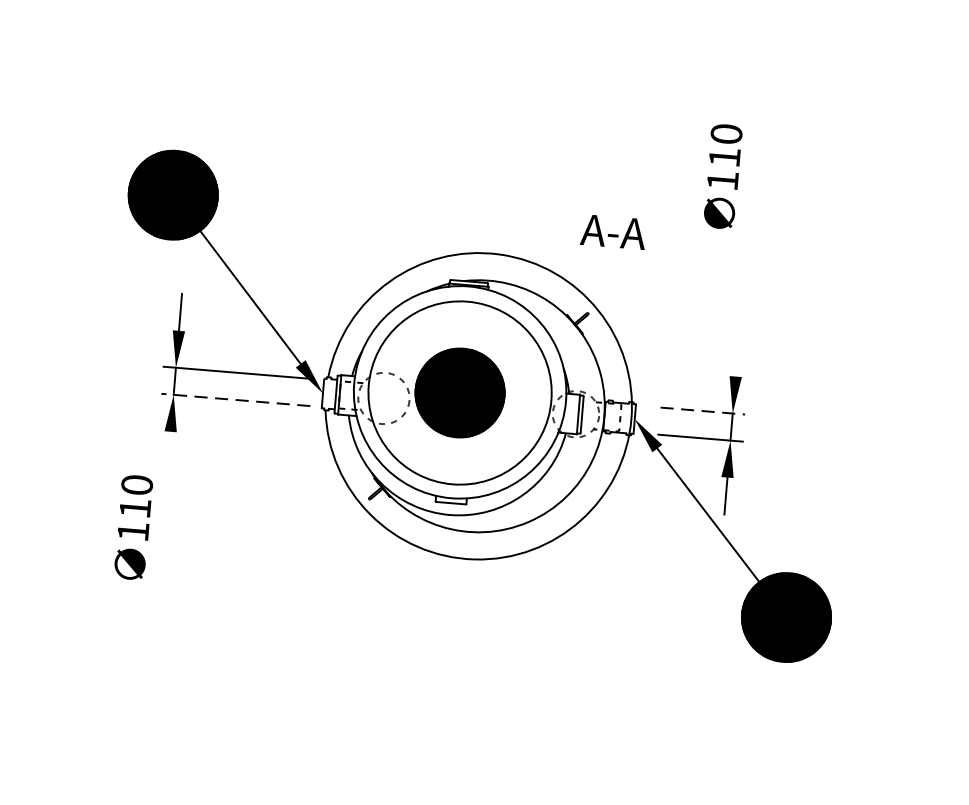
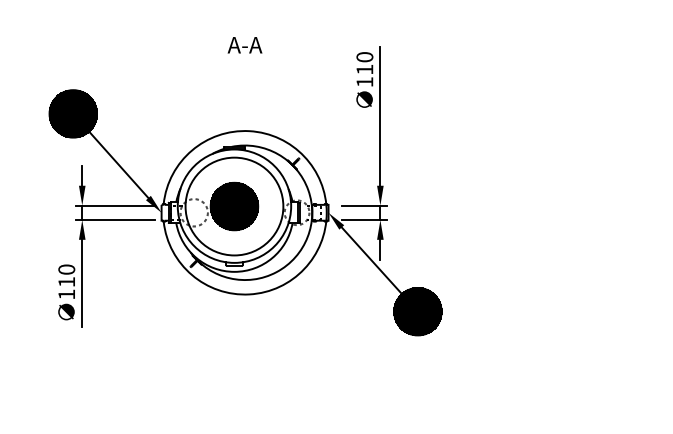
text: (612, 232) -> (244, 45), moved
line: (746, 247) -> (380, 116), added
line: (235, 400) -> (115, 220), dashed -> solid
line: (703, 411) -> (364, 205), dashed -> solid
line: (164, 513) -> (82, 283), added

